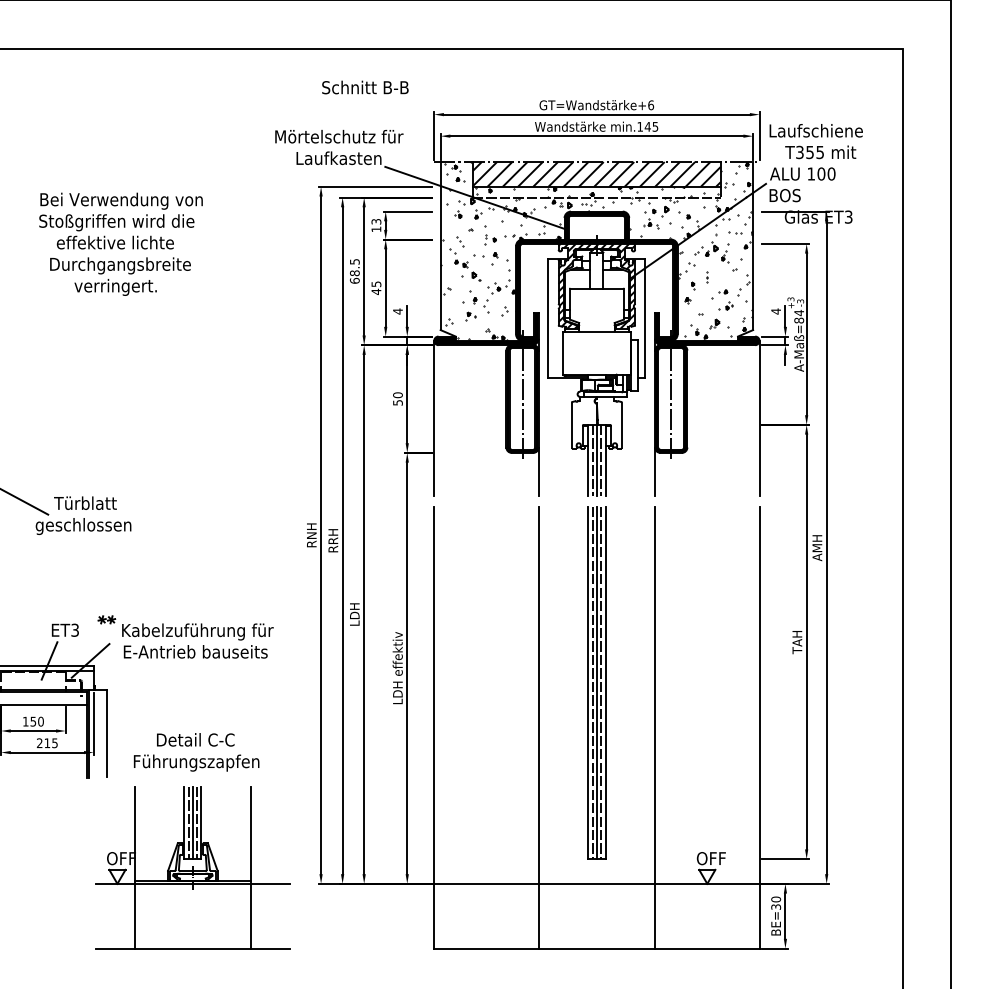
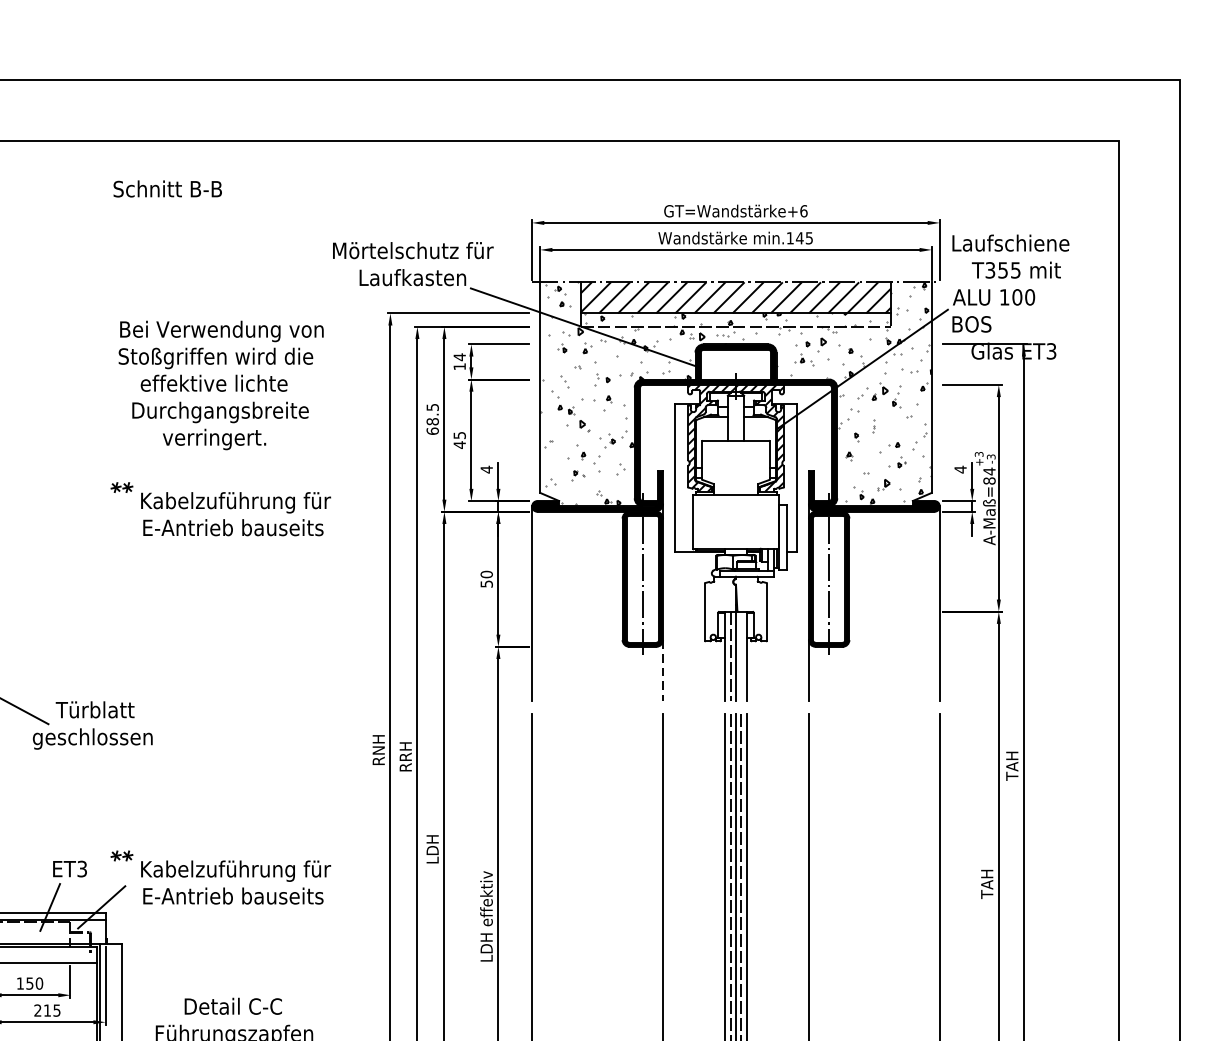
text: (365, 87) -> (167, 188), moved
text: (376, 221) -> (459, 356), 13 -> 14
text: (120, 243) -> (220, 384), moved
hatch: (597, 251) -> (736, 394), removed
part: (185, 342) -> (220, 508), added
line: (601, 460) -> (741, 656), removed
line: (538, 472) -> (662, 671), solid -> dashed
text: (817, 548) -> (1012, 766), AMH -> TAH

